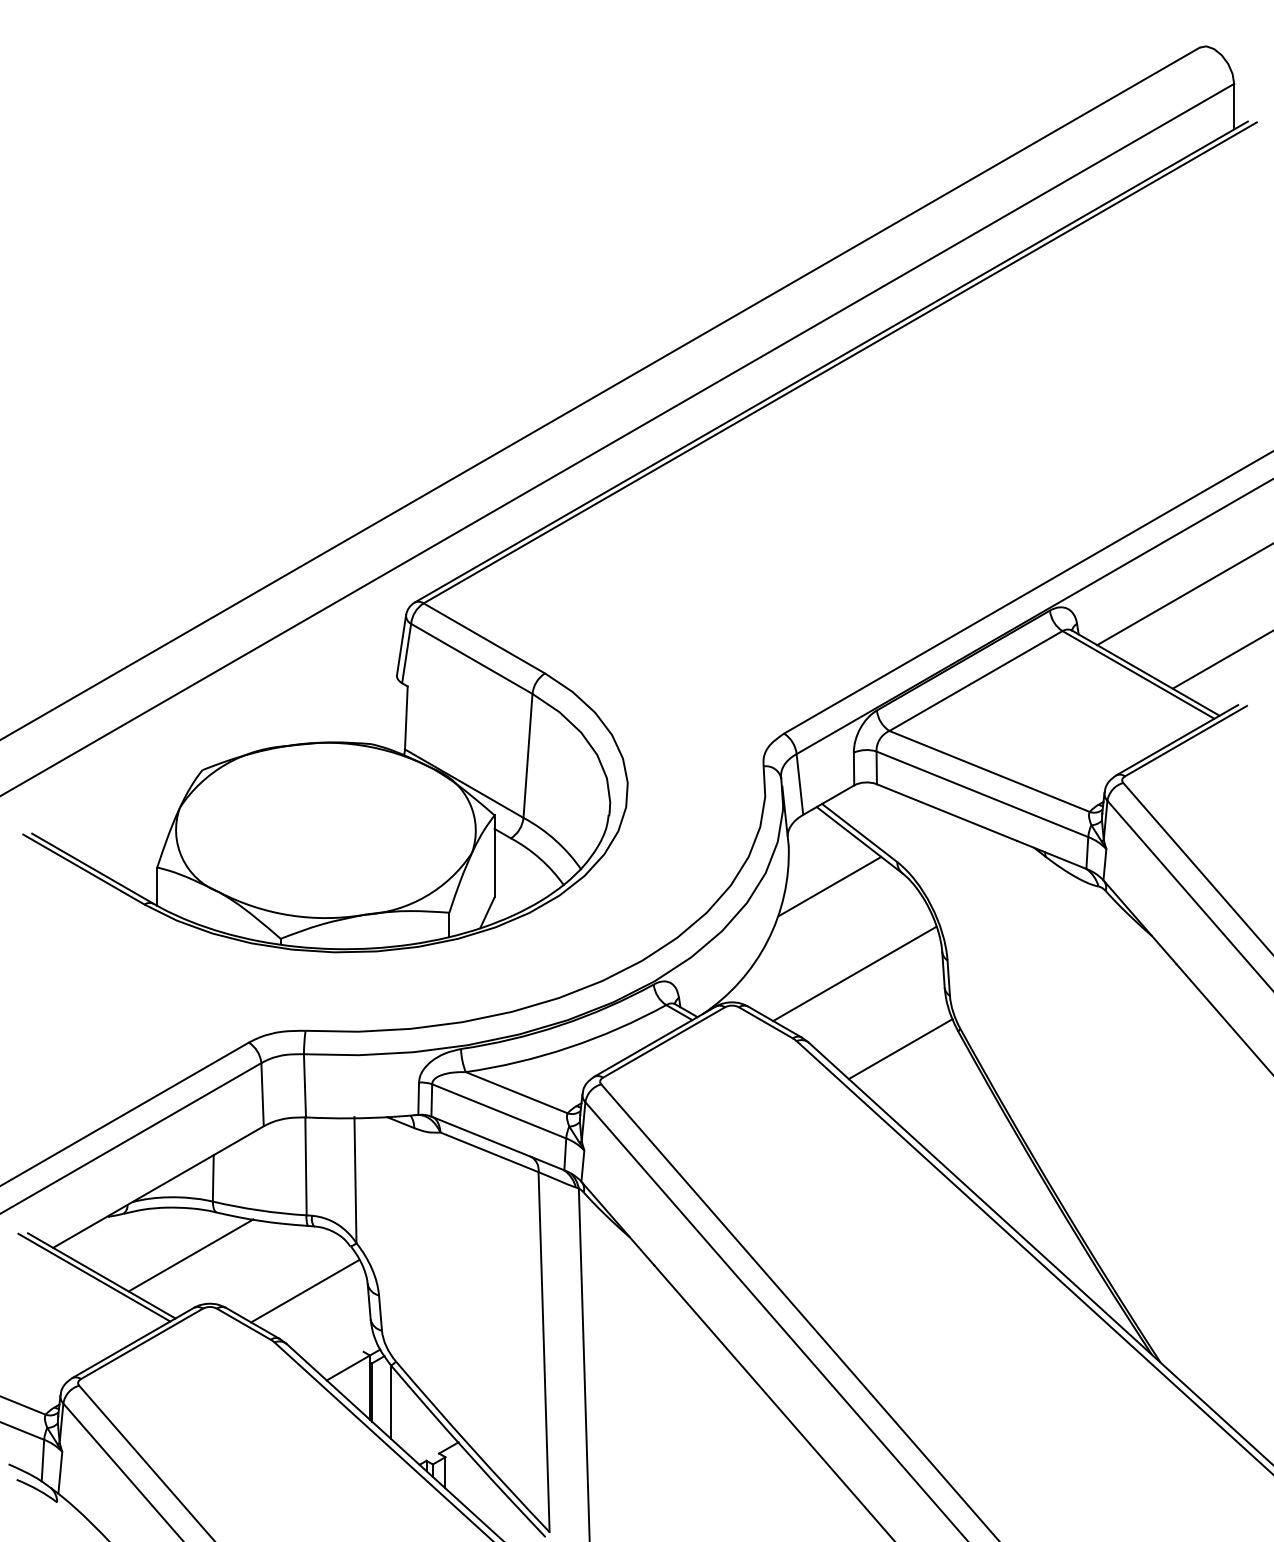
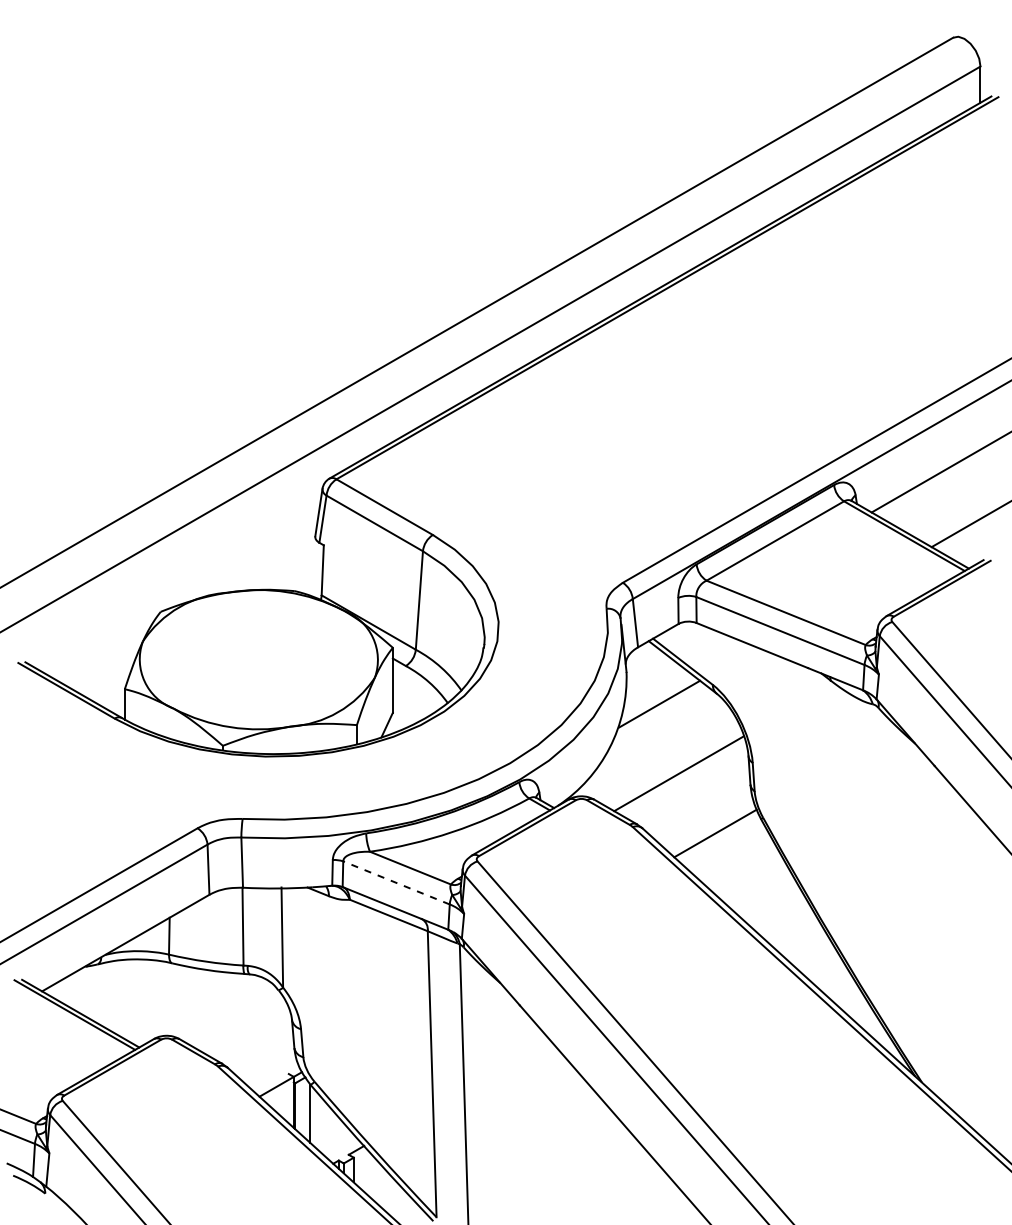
line: (499, 1110) -> (396, 882), solid -> dashed
line: (190, 1255) -> (151, 997), removed
line: (305, 1290) -> (242, 1025), removed

